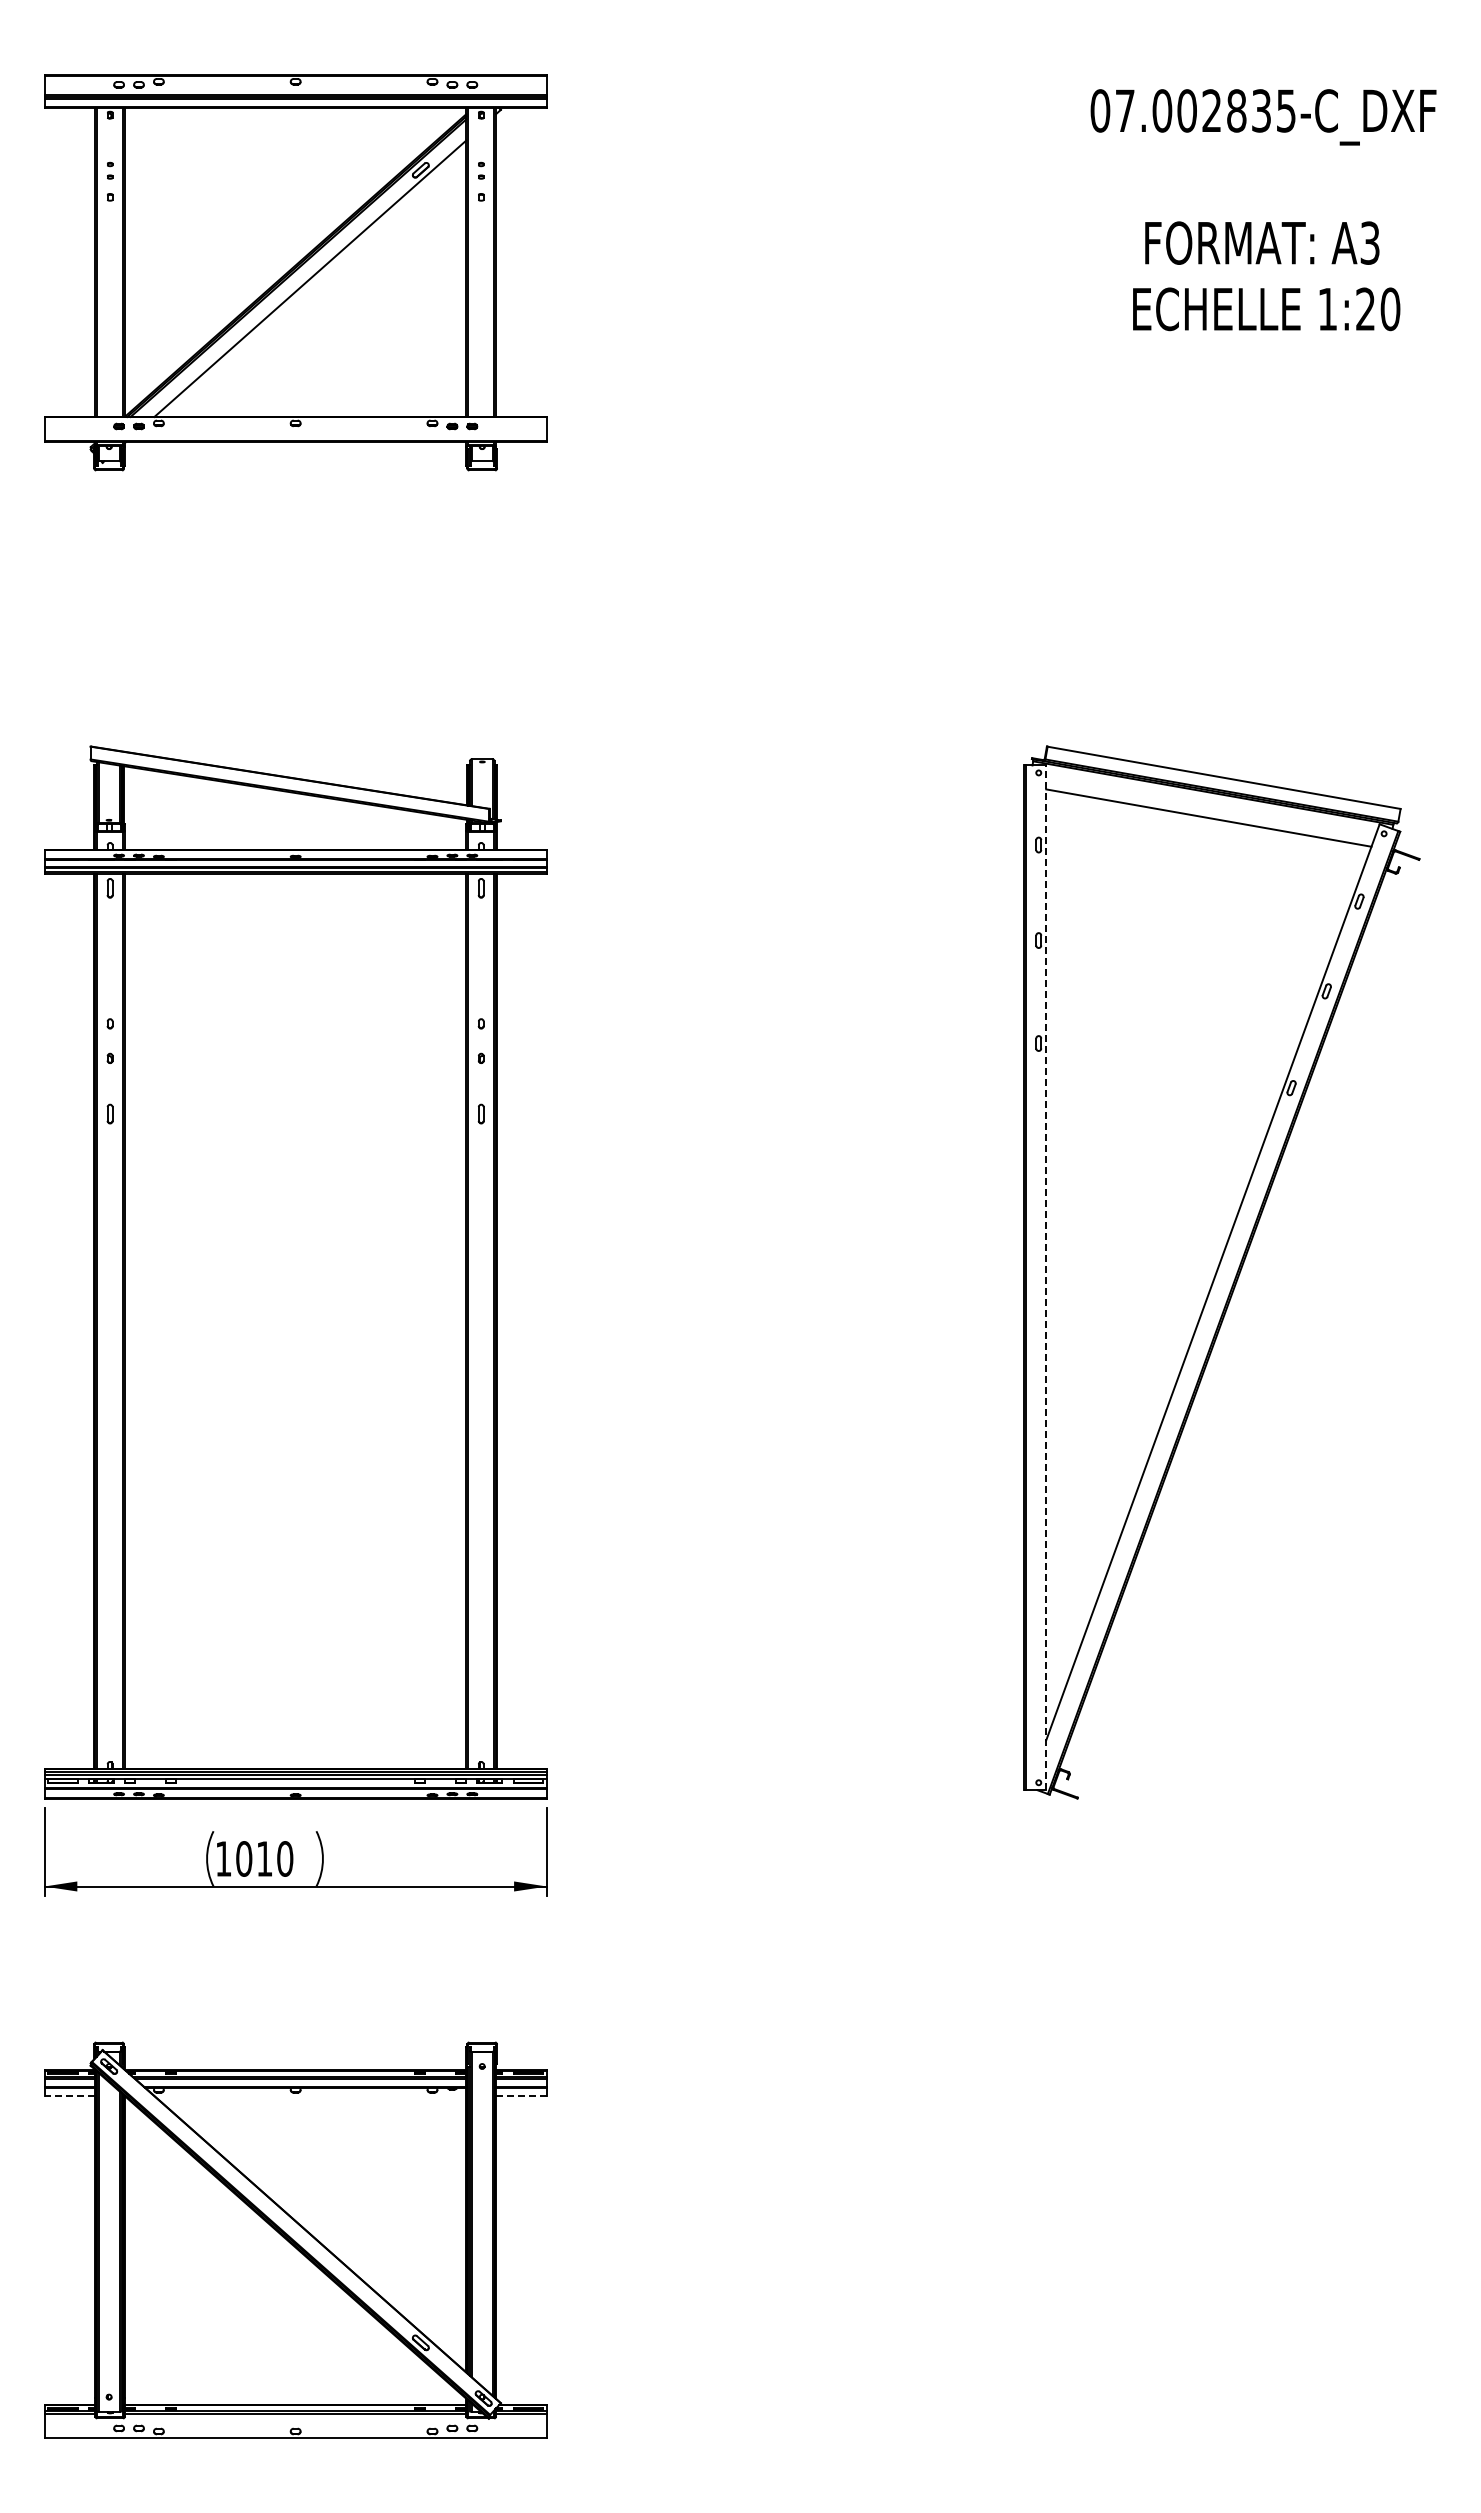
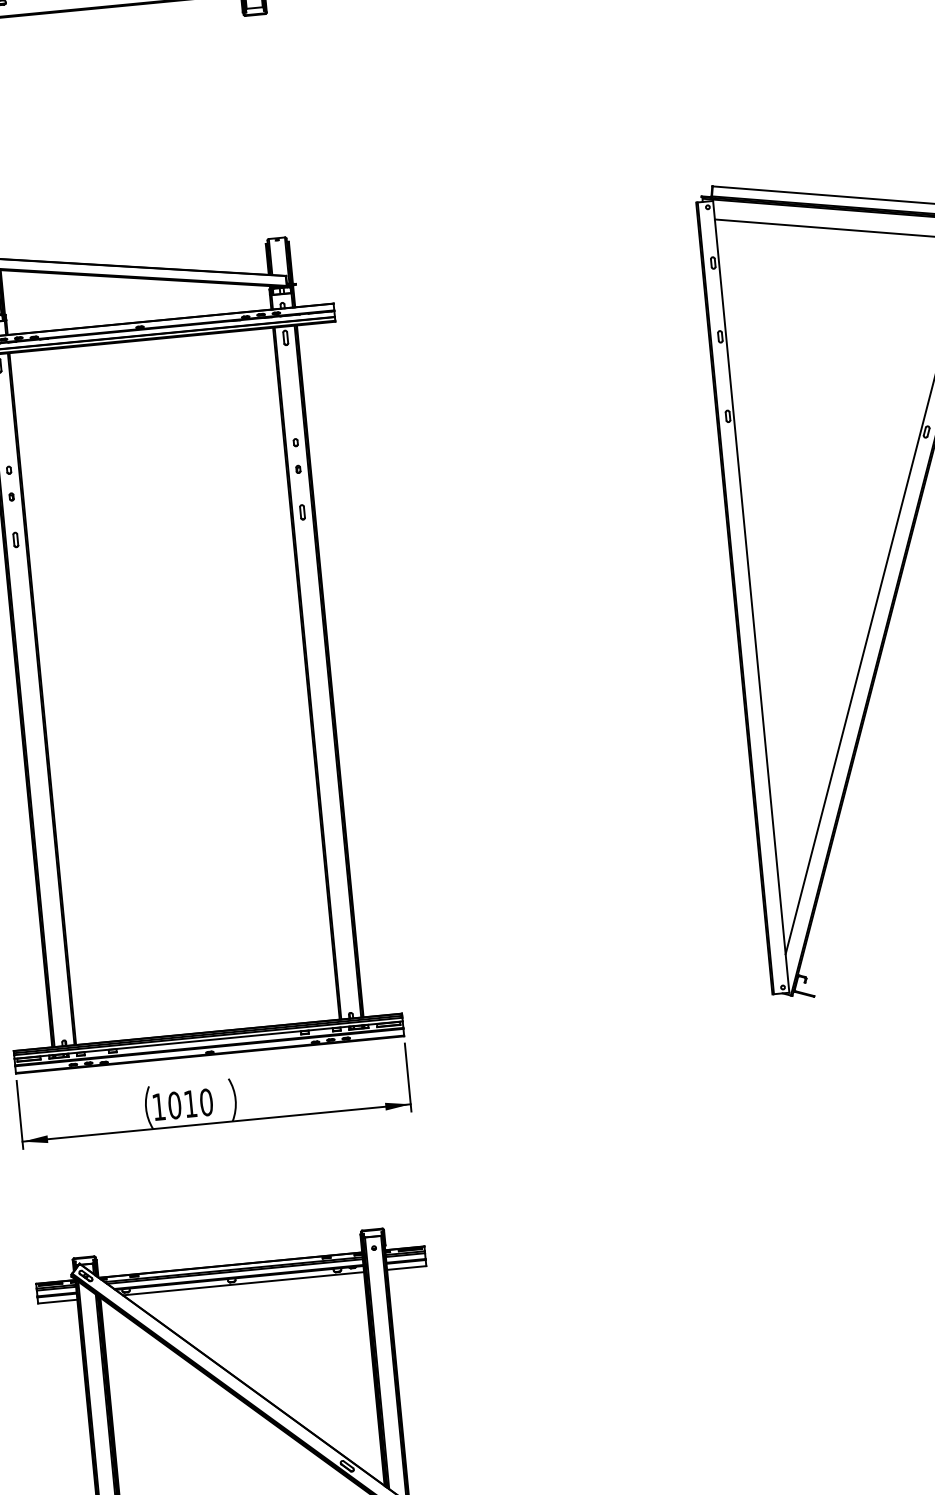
line: (1046, 1277) -> (751, 596), dashed -> solid
line: (69, 2095) -> (57, 1301), dashed -> solid
line: (310, 2095) -> (243, 1283), added
line: (521, 2095) -> (406, 1267), dashed -> solid

